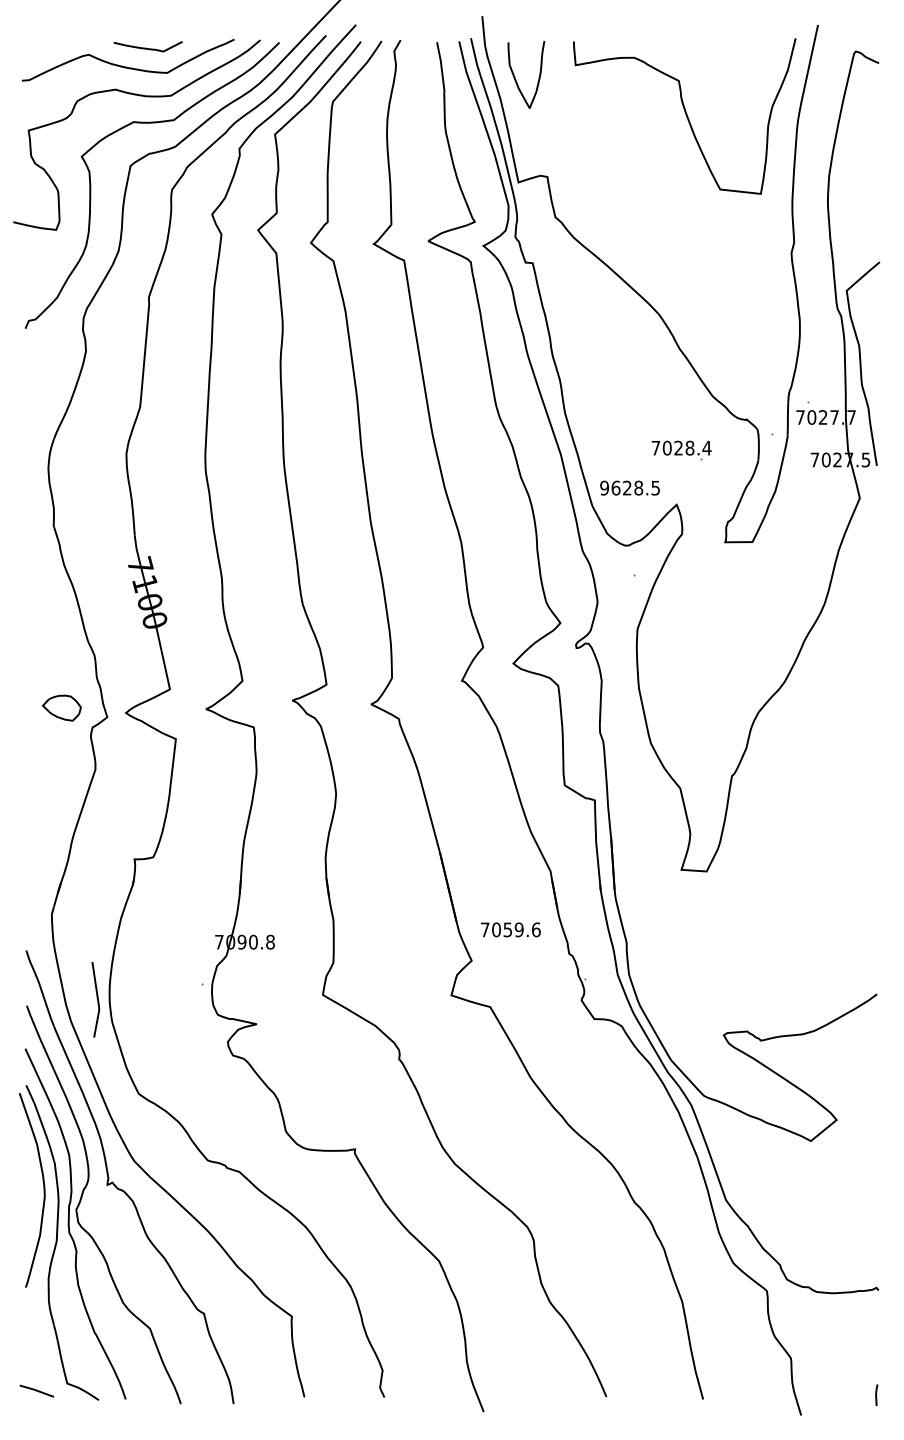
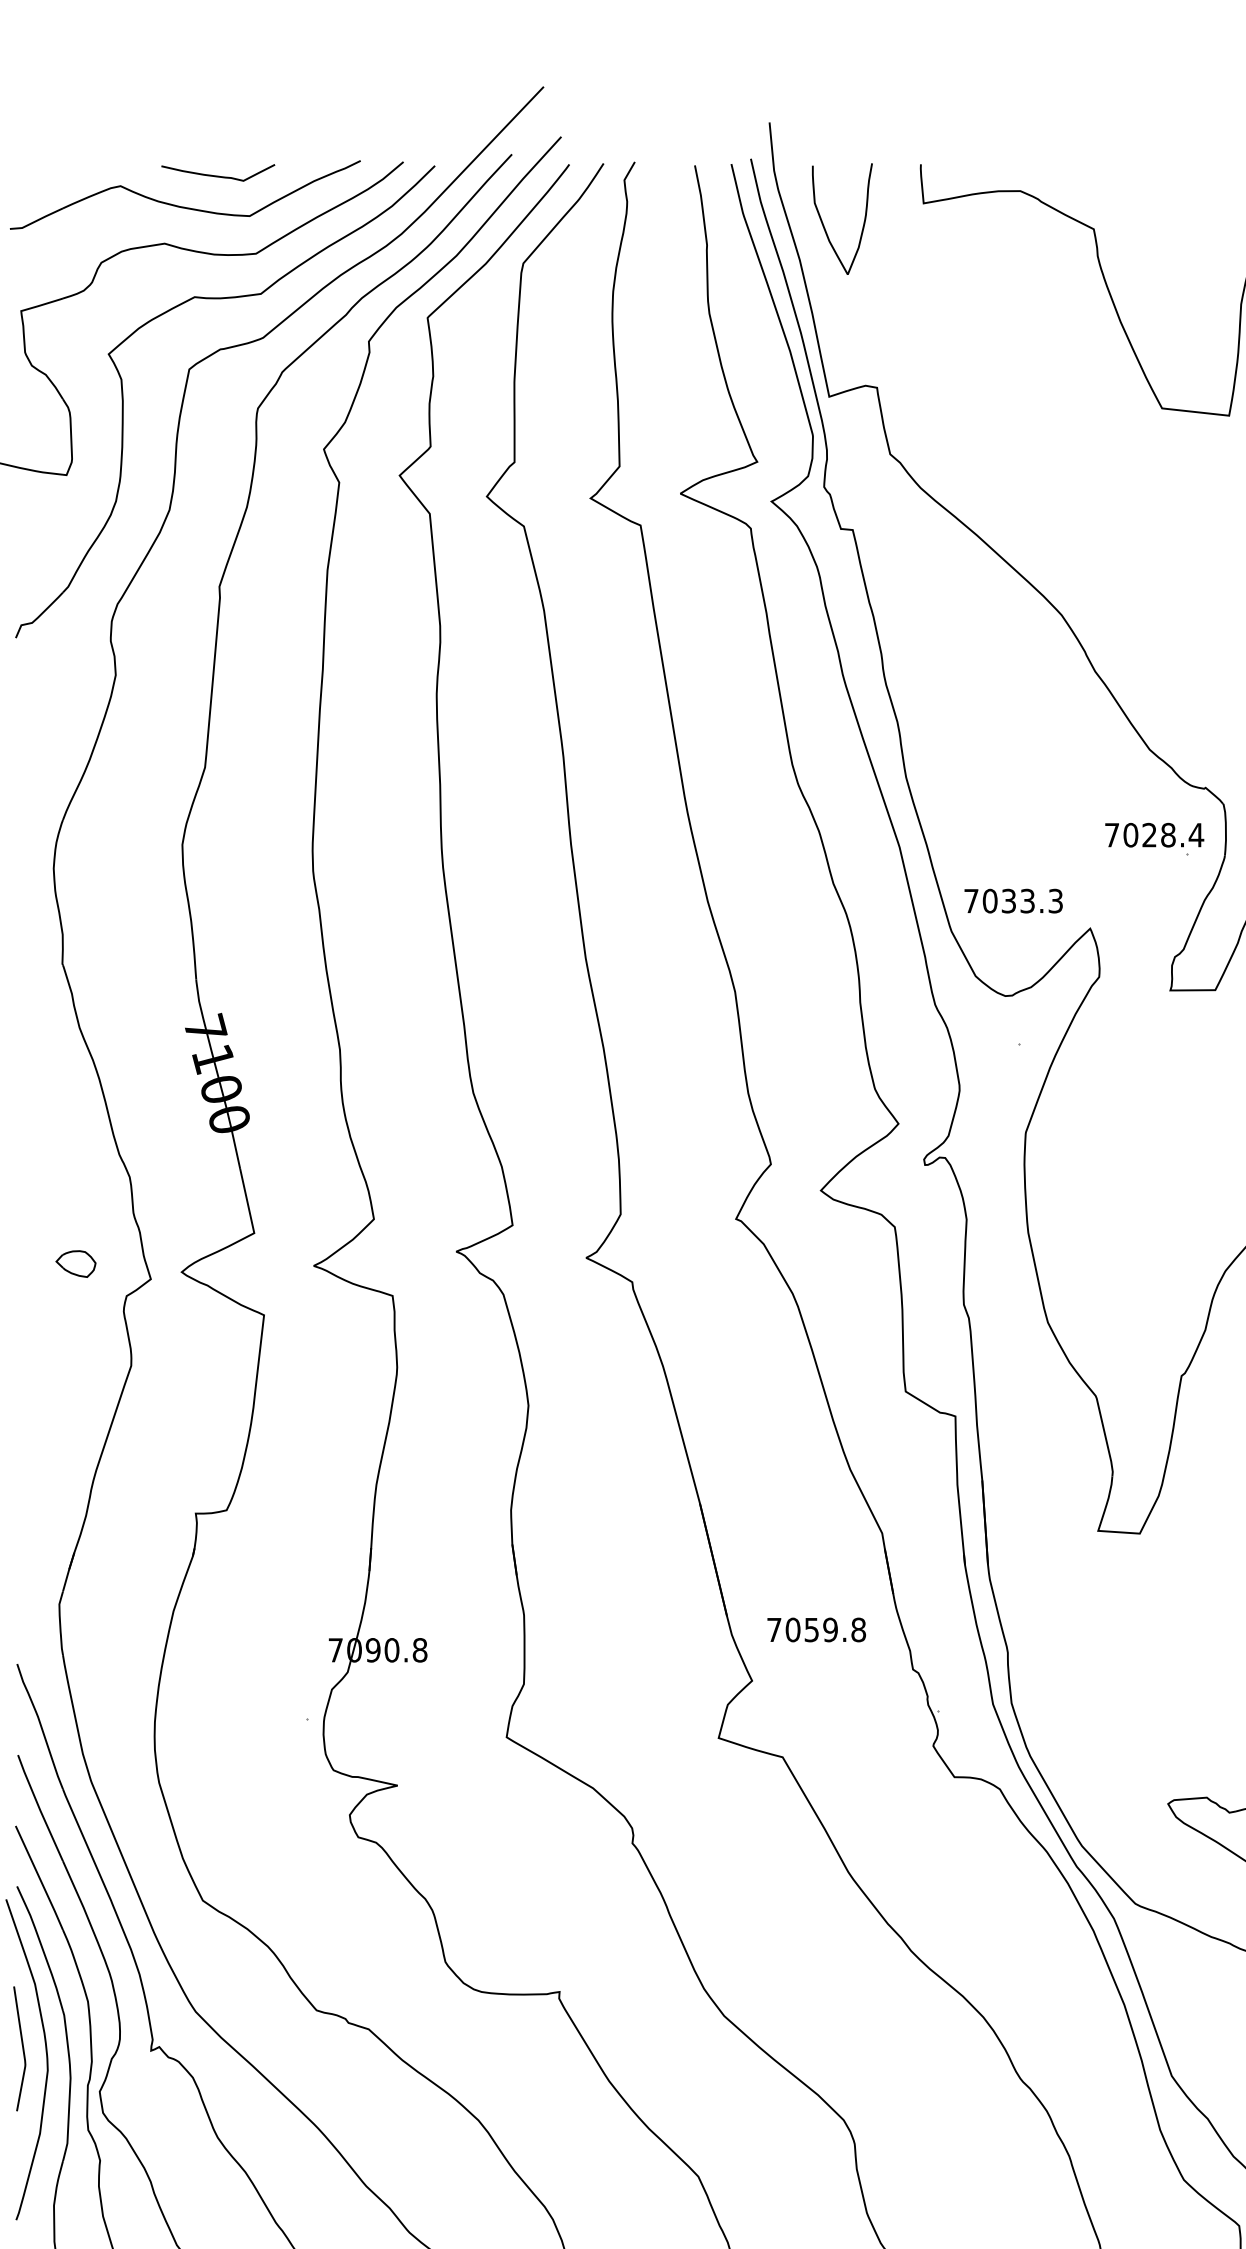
part: (681, 450) -> (1154, 839), moved
text: (629, 487) -> (1012, 900), 9628.5 -> 7033.3
part: (61, 707) -> (75, 1263), size x0.62
text: (536, 929) -> (859, 1629), 7059.6 -> 7059.8
curve: (96, 998) -> (20, 2046), moved

